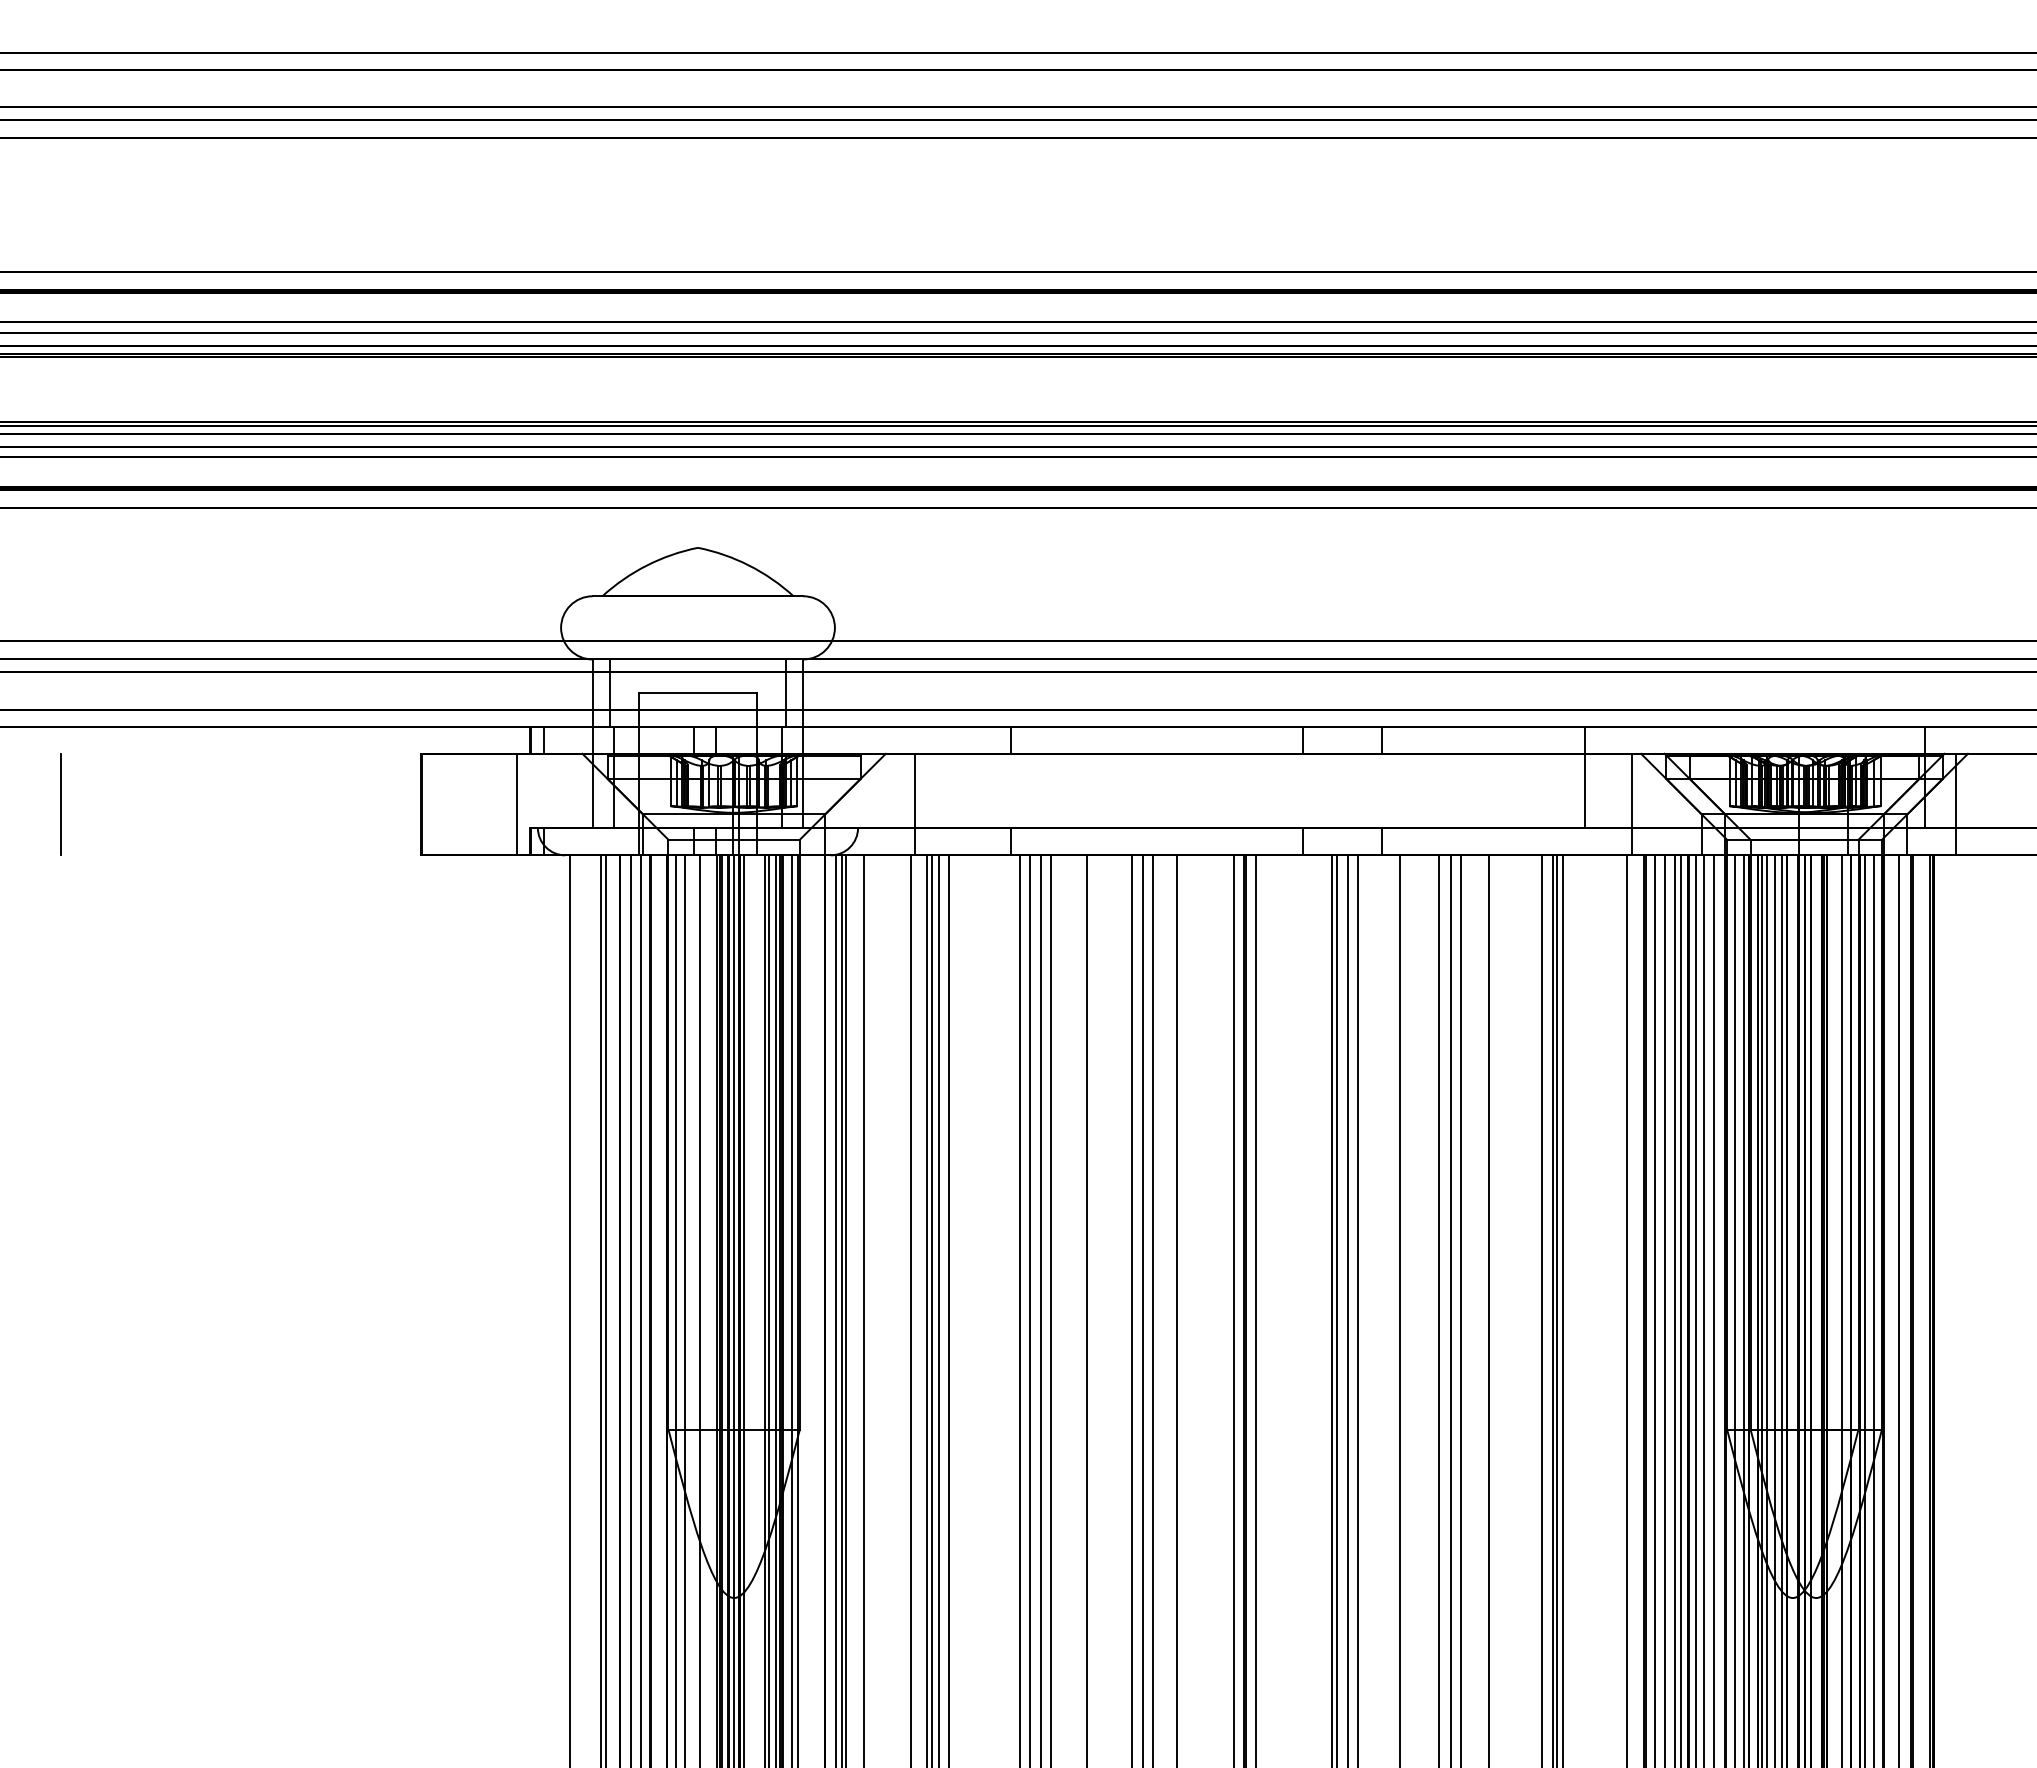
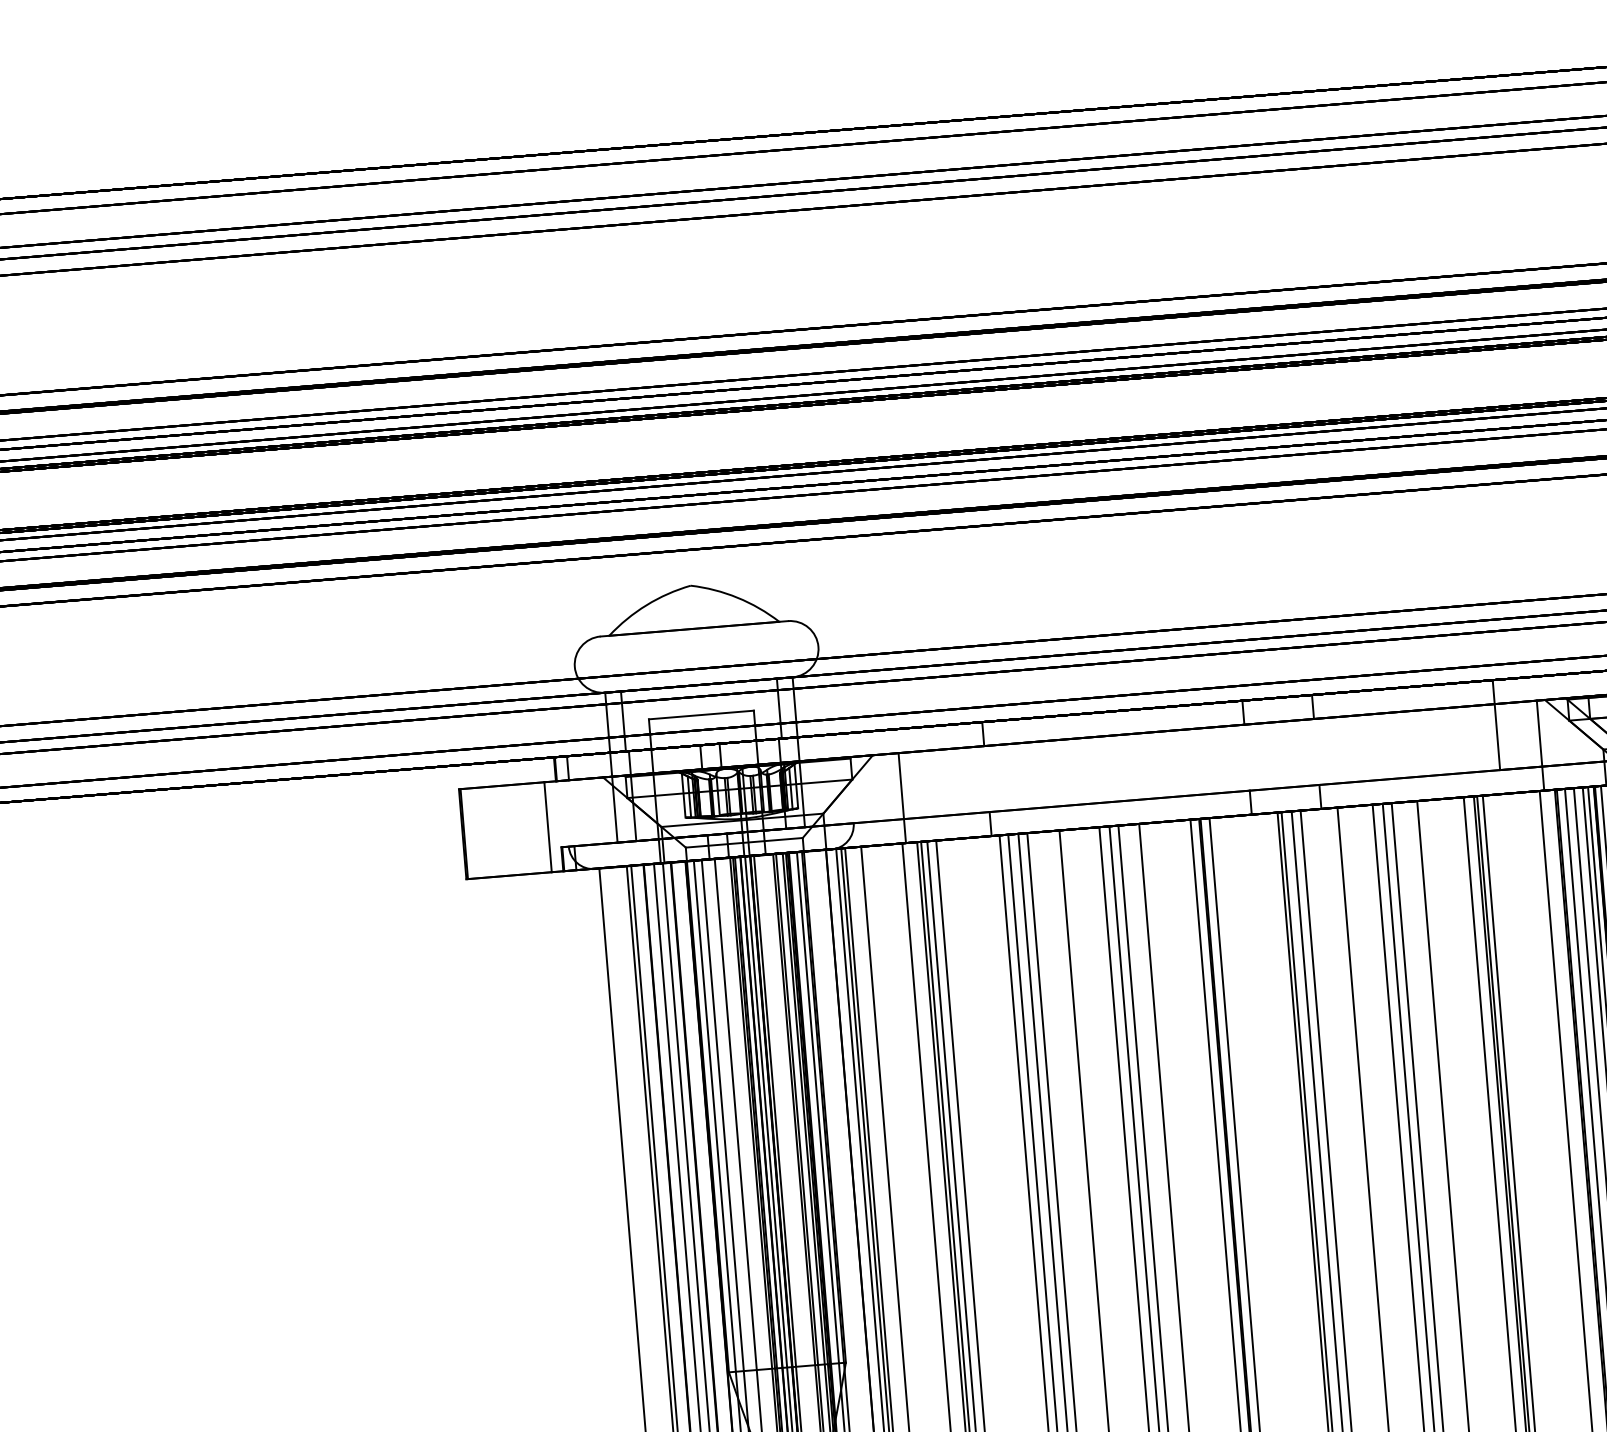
line: (60, 804) -> (142, 860), removed

